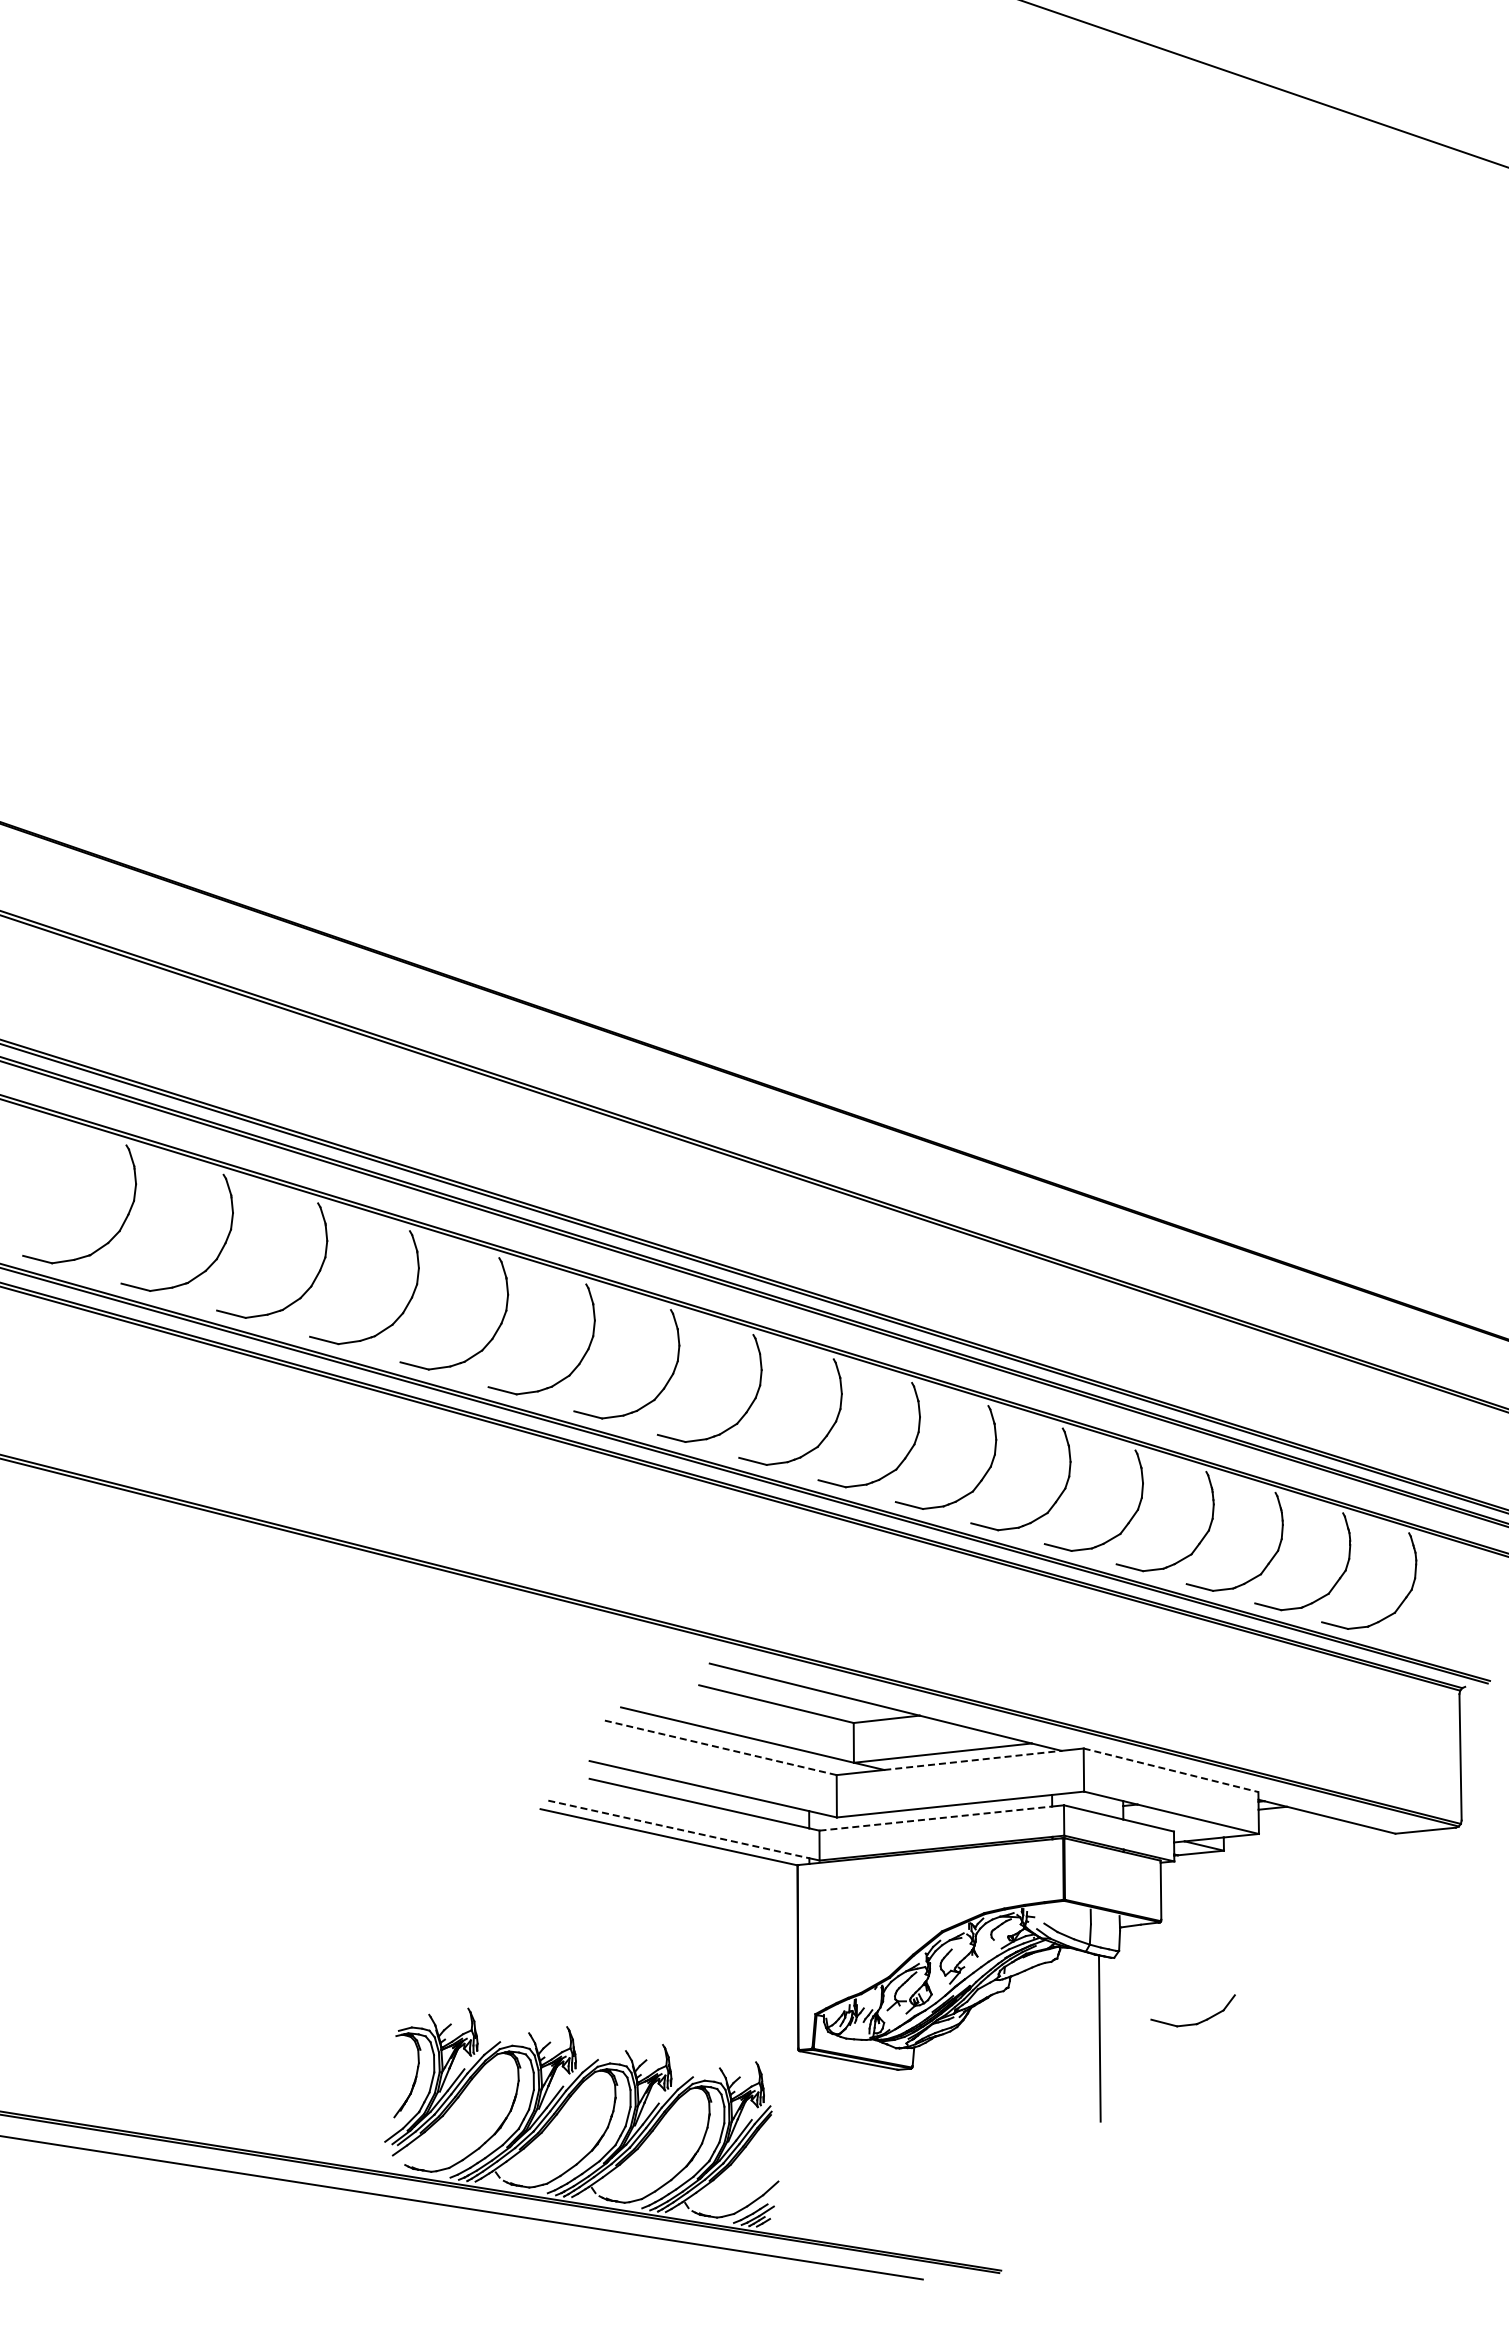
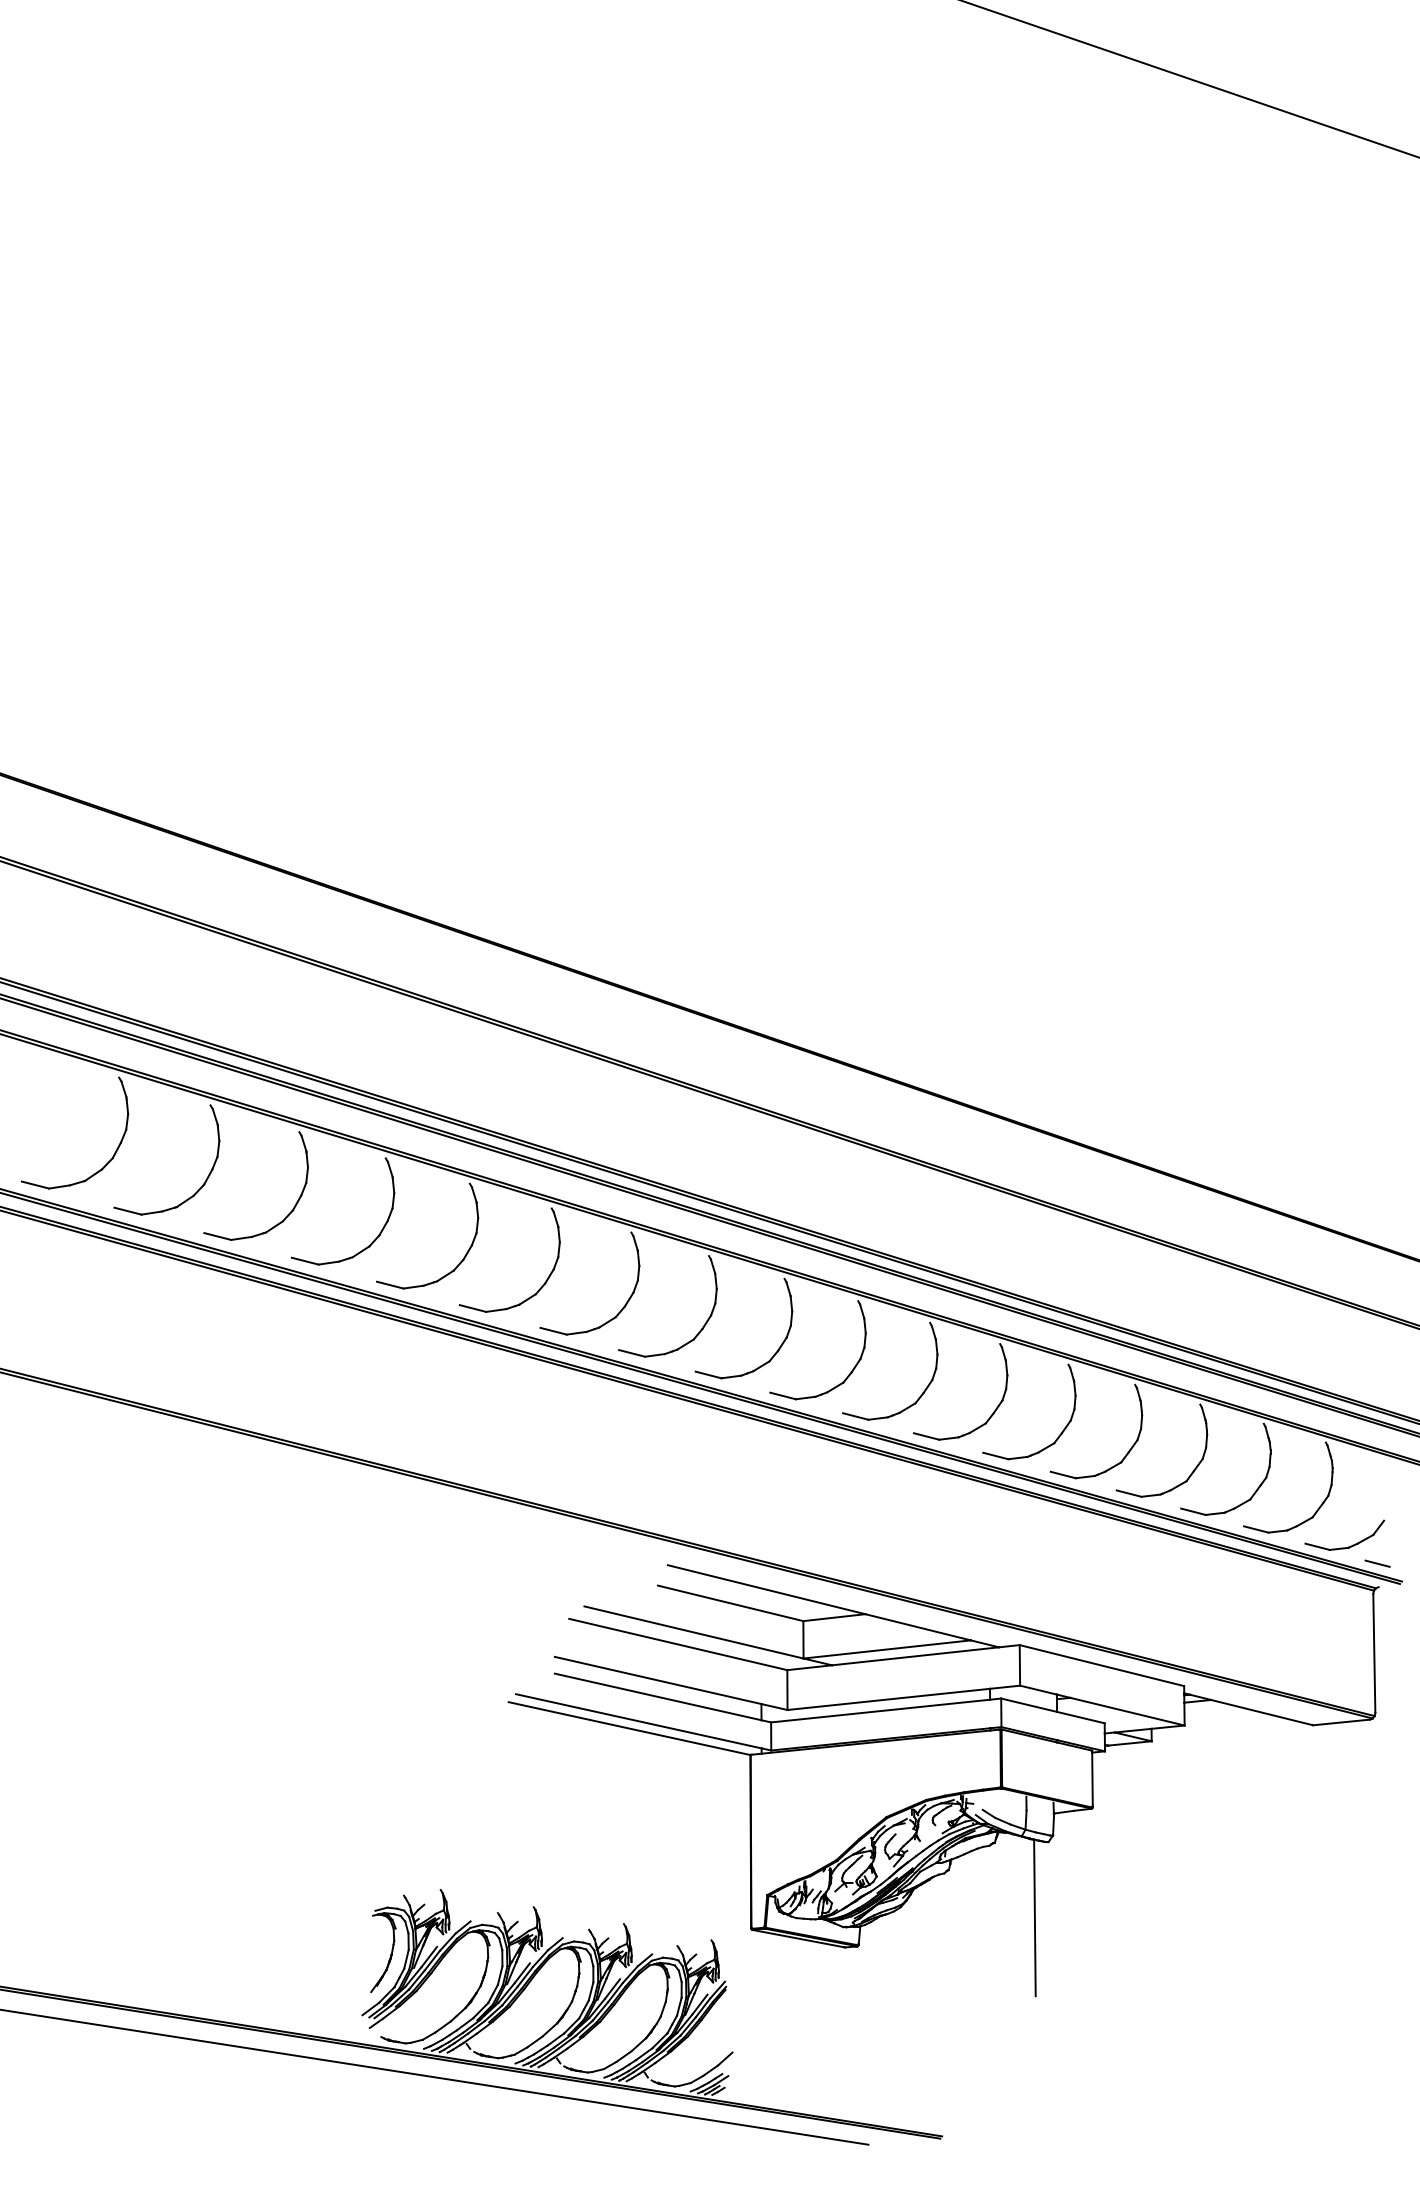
line: (1463, 1661) -> (1377, 1563), added
line: (721, 1747) -> (678, 1644), dashed -> solid
line: (973, 1760) -> (916, 1656), dashed -> solid
line: (1171, 1770) -> (1102, 1665), dashed -> solid
line: (935, 1818) -> (880, 1710), dashed -> solid
line: (678, 1829) -> (638, 1721), dashed -> solid
part: (1197, 2022) -> (1348, 1546), moved

